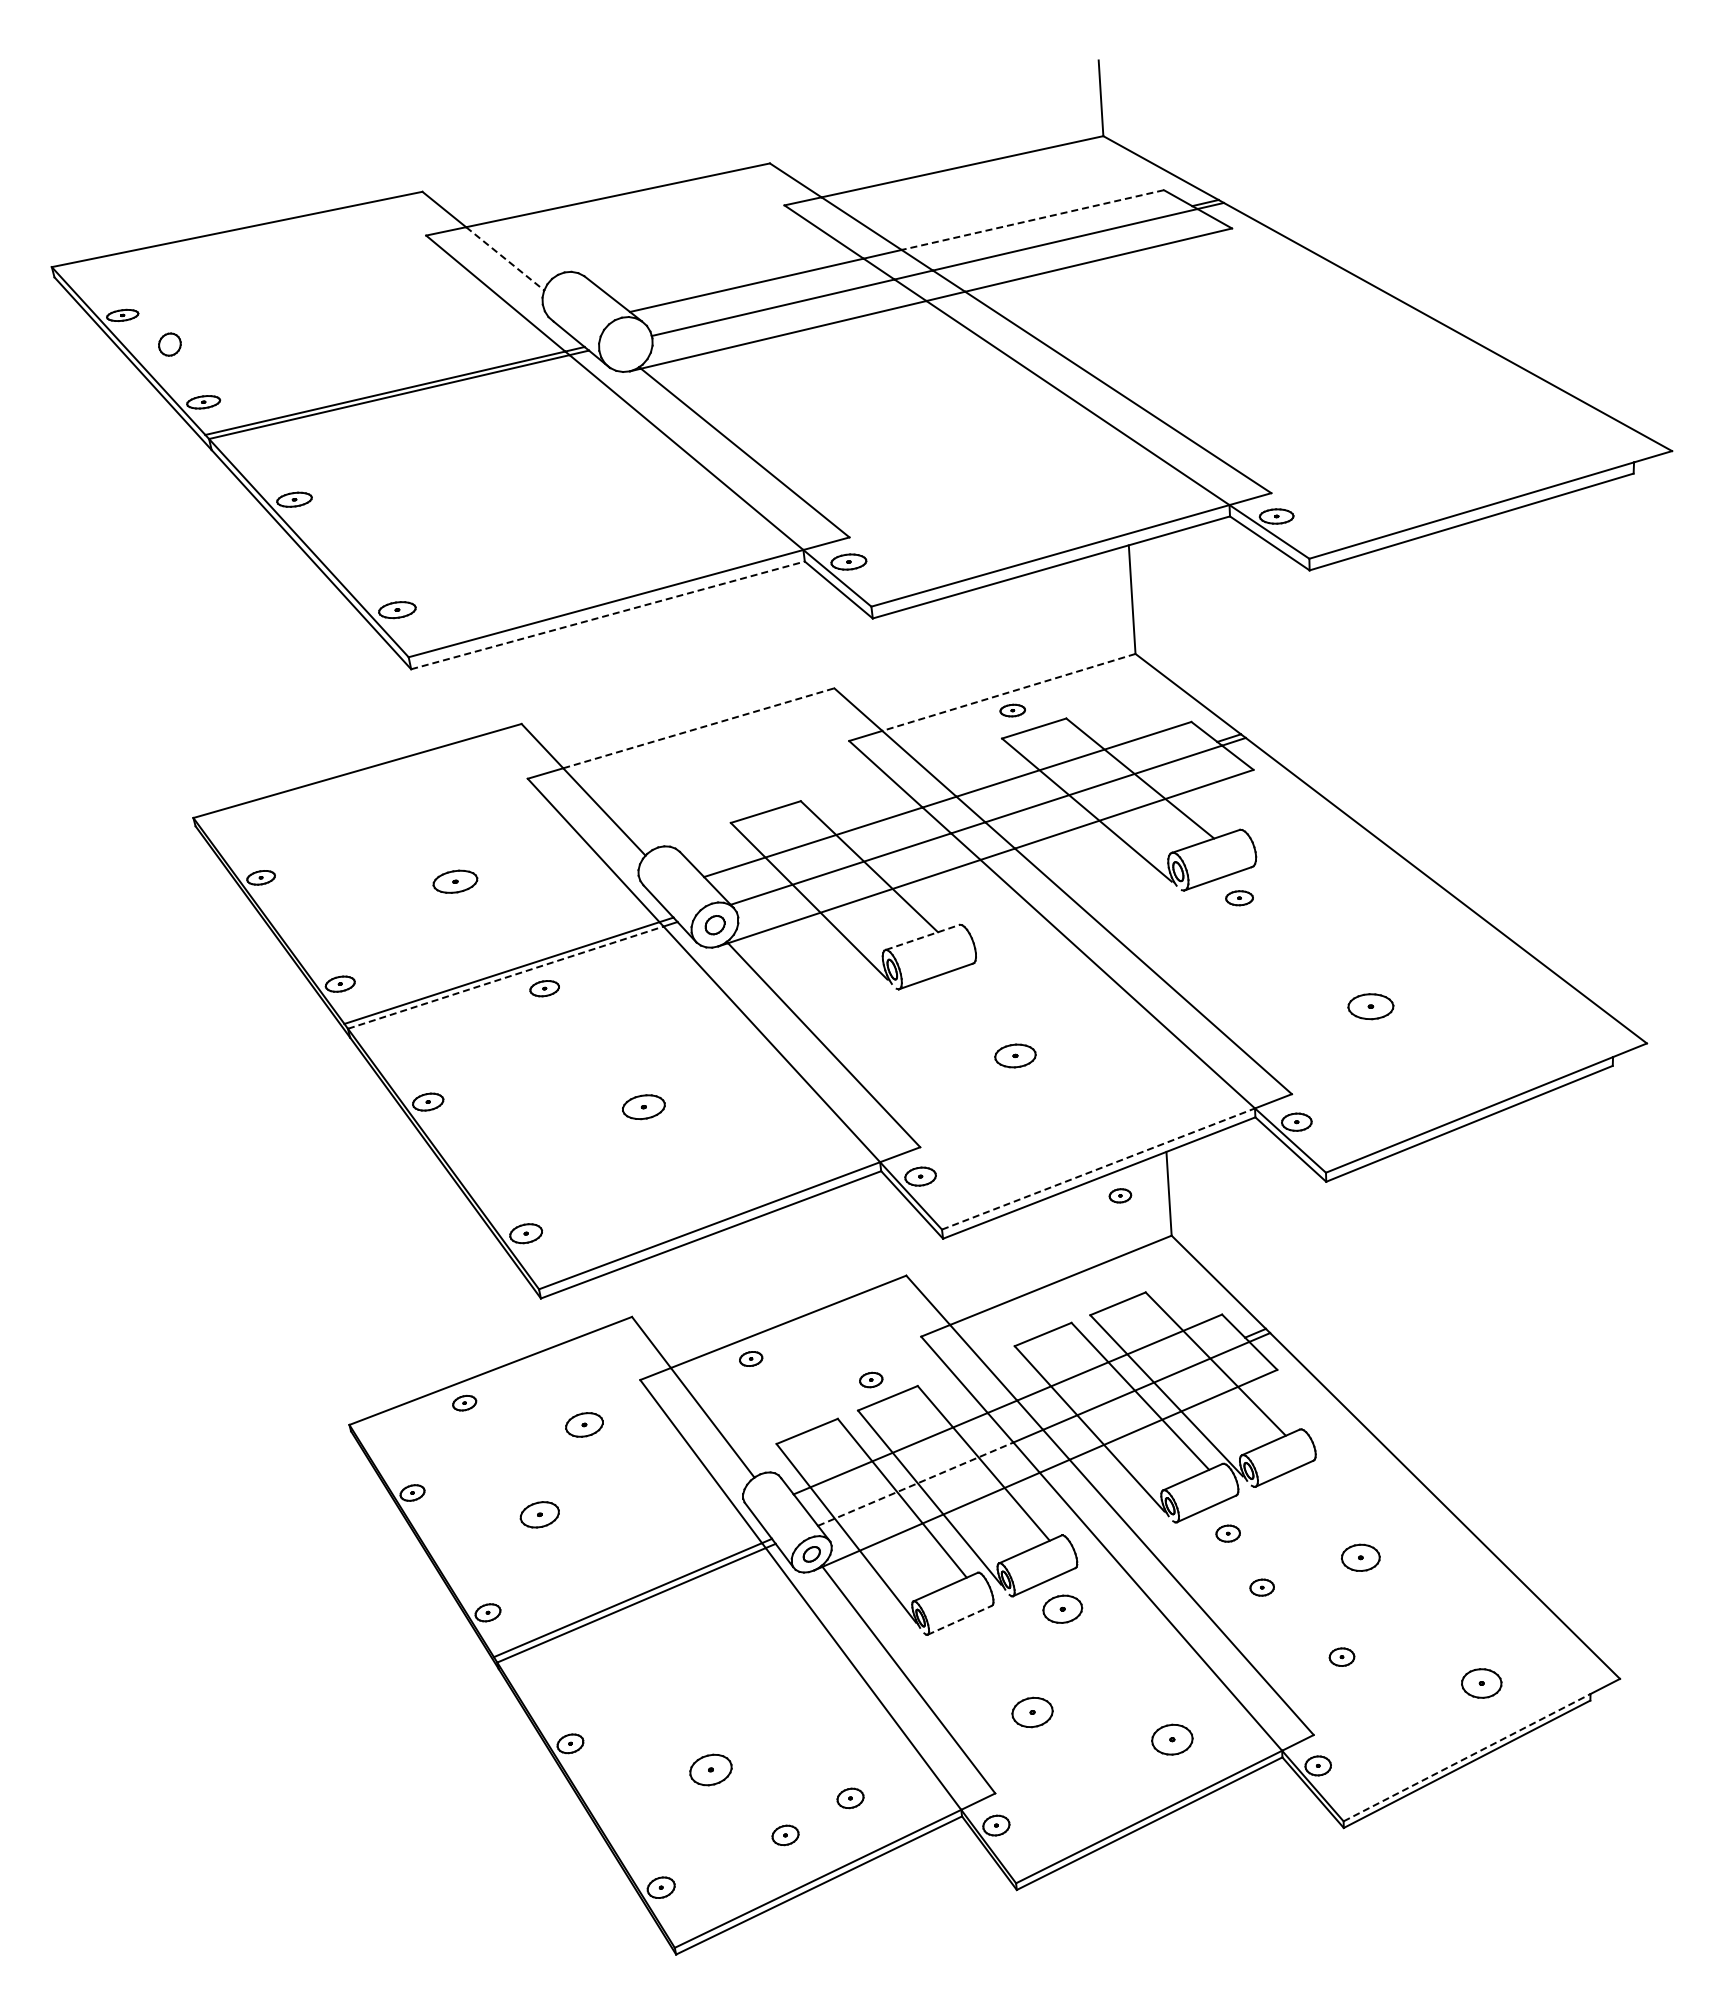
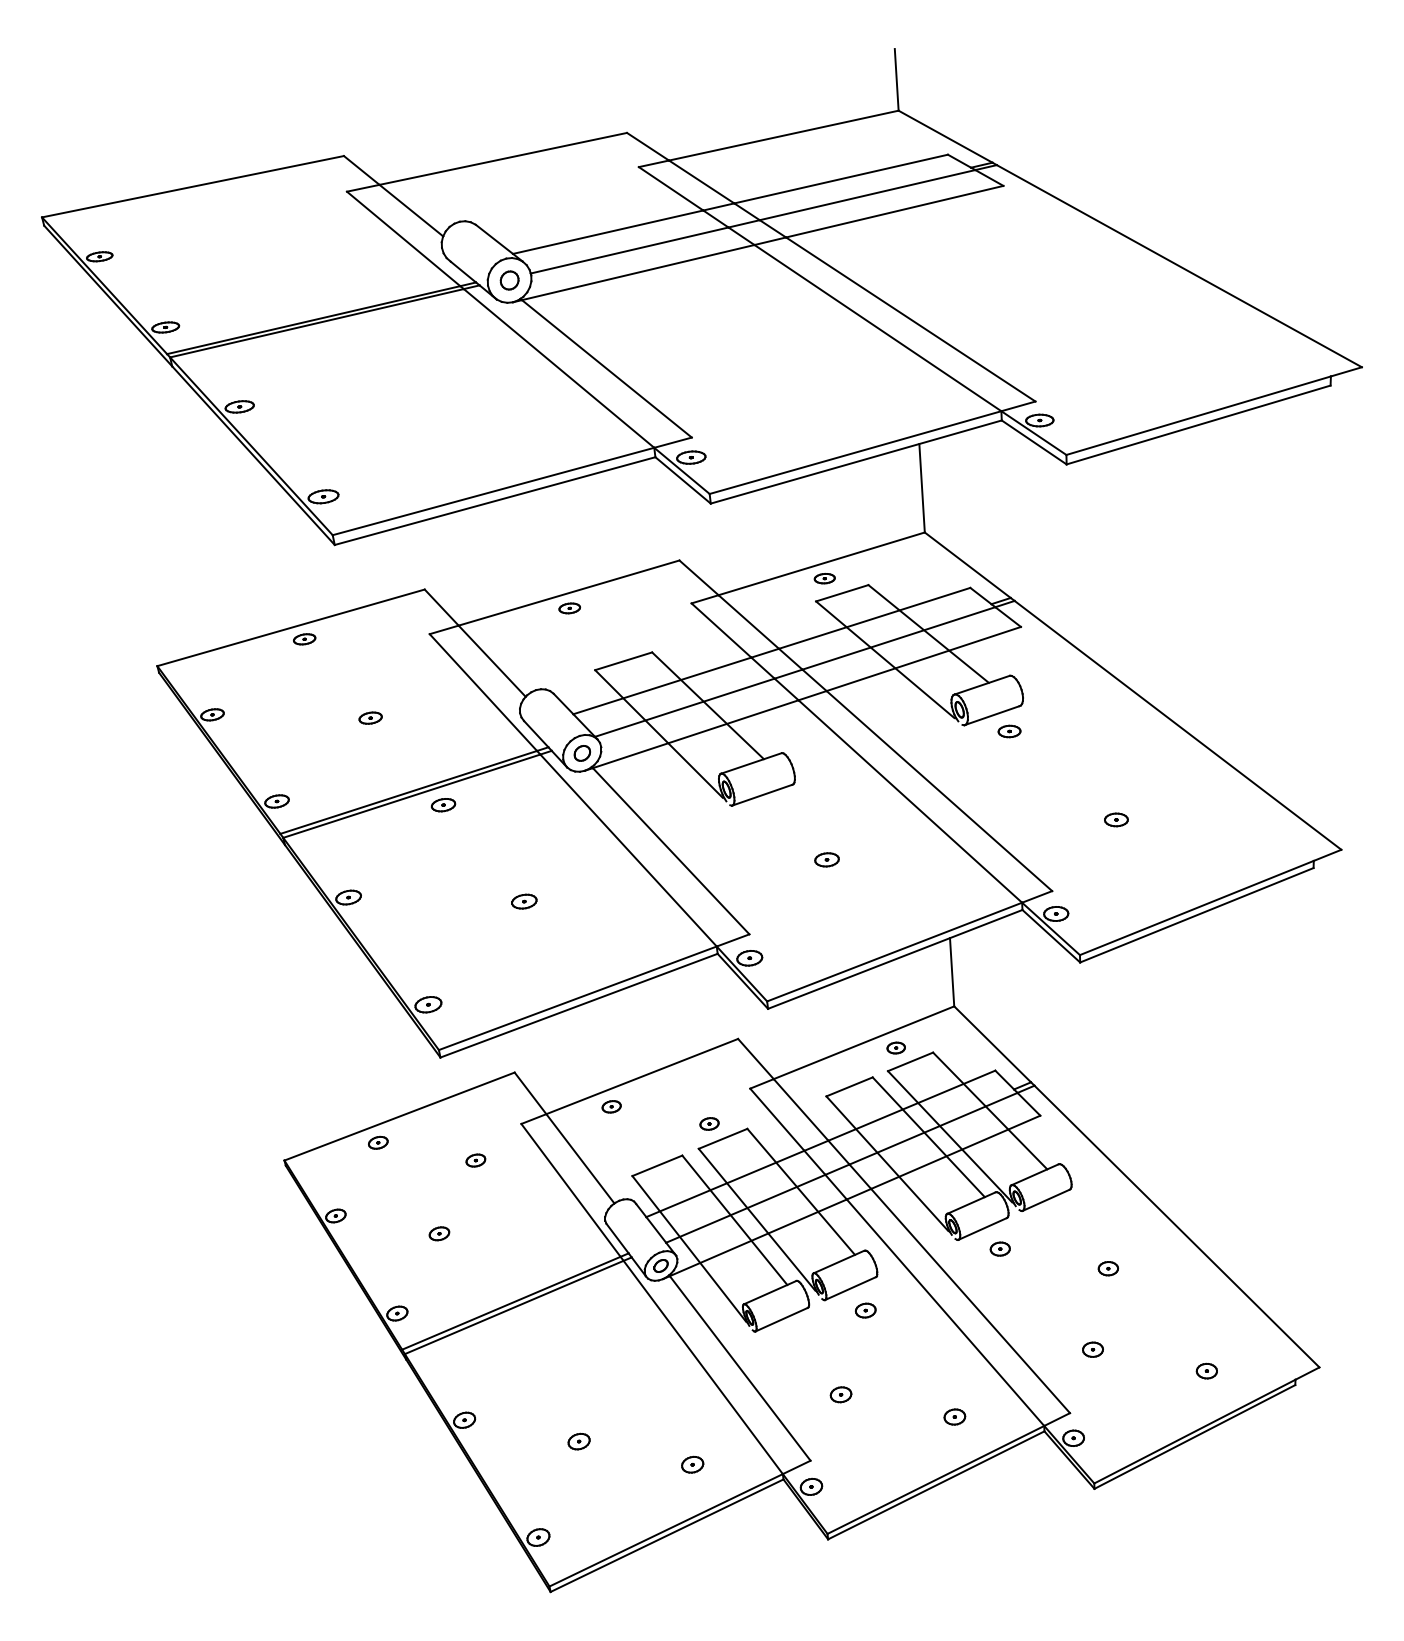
line: (1032, 220) -> (840, 179), dashed -> solid
line: (505, 259) -> (411, 211), dashed -> solid
part: (169, 344) -> (509, 280), moved
line: (608, 615) -> (495, 501), dashed -> solid
line: (1008, 692) -> (821, 563), dashed -> solid
line: (699, 728) -> (569, 593), dashed -> solid
part: (699, 747) -> (569, 608), added
part: (374, 784) -> (304, 638), added
part: (454, 881) -> (370, 717), size x0.62
line: (923, 937) -> (752, 763), dashed -> solid
line: (505, 977) -> (411, 796), dashed -> solid
part: (1370, 1006) -> (1116, 819), size x0.62
part: (1015, 1055) -> (827, 859), size x0.71
part: (643, 1106) -> (524, 901), size x0.71
line: (1098, 1169) -> (894, 952), dashed -> solid
part: (1120, 1195) -> (896, 1047), moved
part: (584, 1424) -> (475, 1160), size x0.62
line: (916, 1483) -> (746, 1208), dashed -> solid
part: (539, 1514) -> (439, 1233), size x0.62
part: (1360, 1557) -> (1108, 1268), size x0.62
part: (1261, 1587) -> (1027, 1292), removed
part: (1063, 1608) -> (866, 1310), size x0.62
line: (960, 1620) -> (782, 1319), dashed -> solid
part: (1481, 1683) -> (1206, 1371), size x0.62
part: (1032, 1712) -> (840, 1394), size x0.62
part: (1172, 1739) -> (954, 1416), size x0.62
line: (1467, 1757) -> (1195, 1431), dashed -> solid
part: (711, 1769) -> (579, 1441), size x0.62
part: (785, 1835) -> (639, 1494), removed

